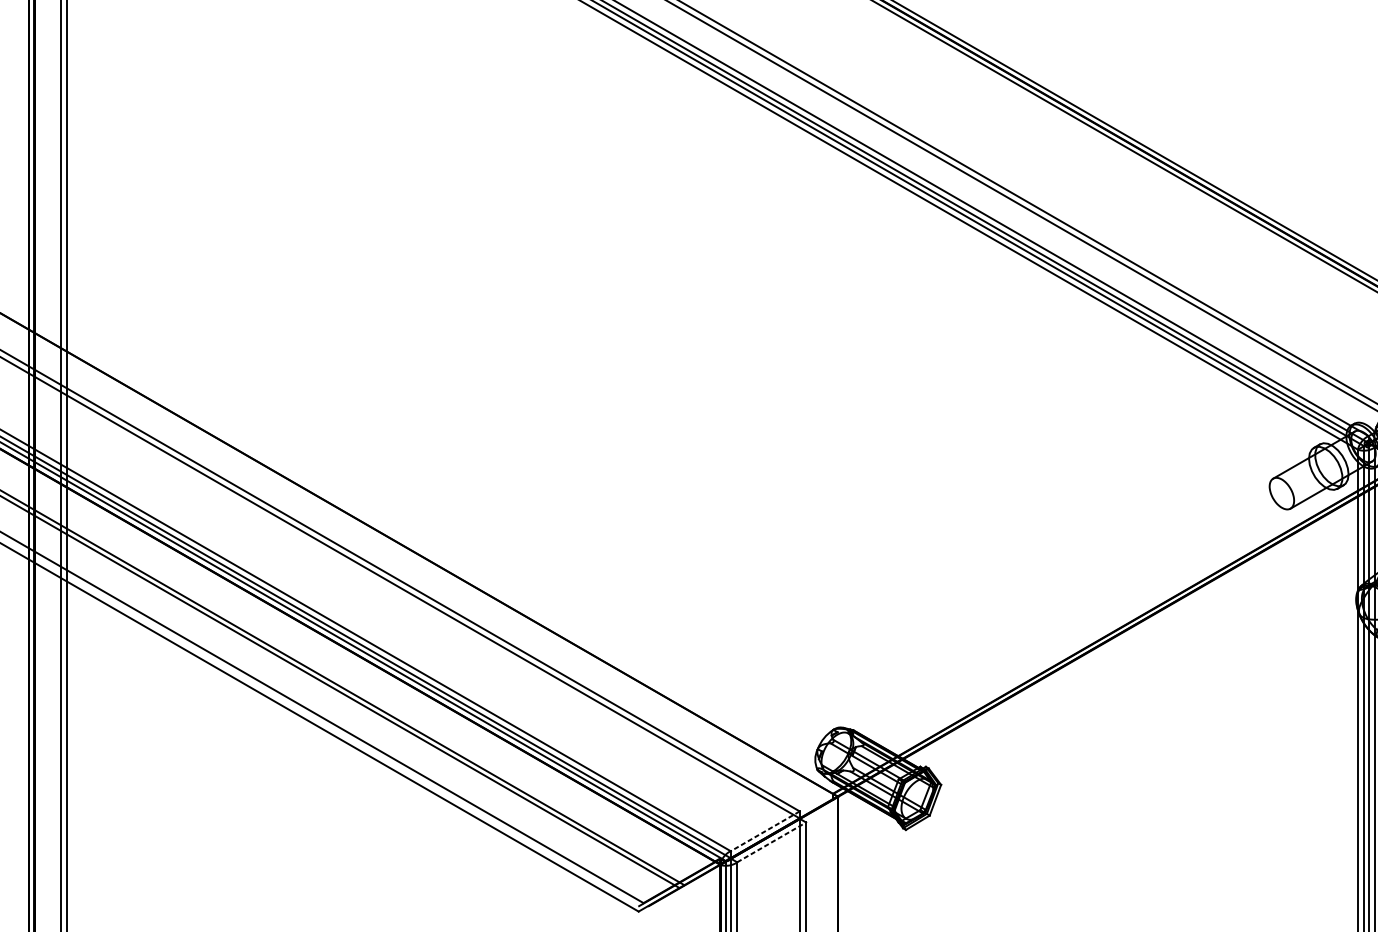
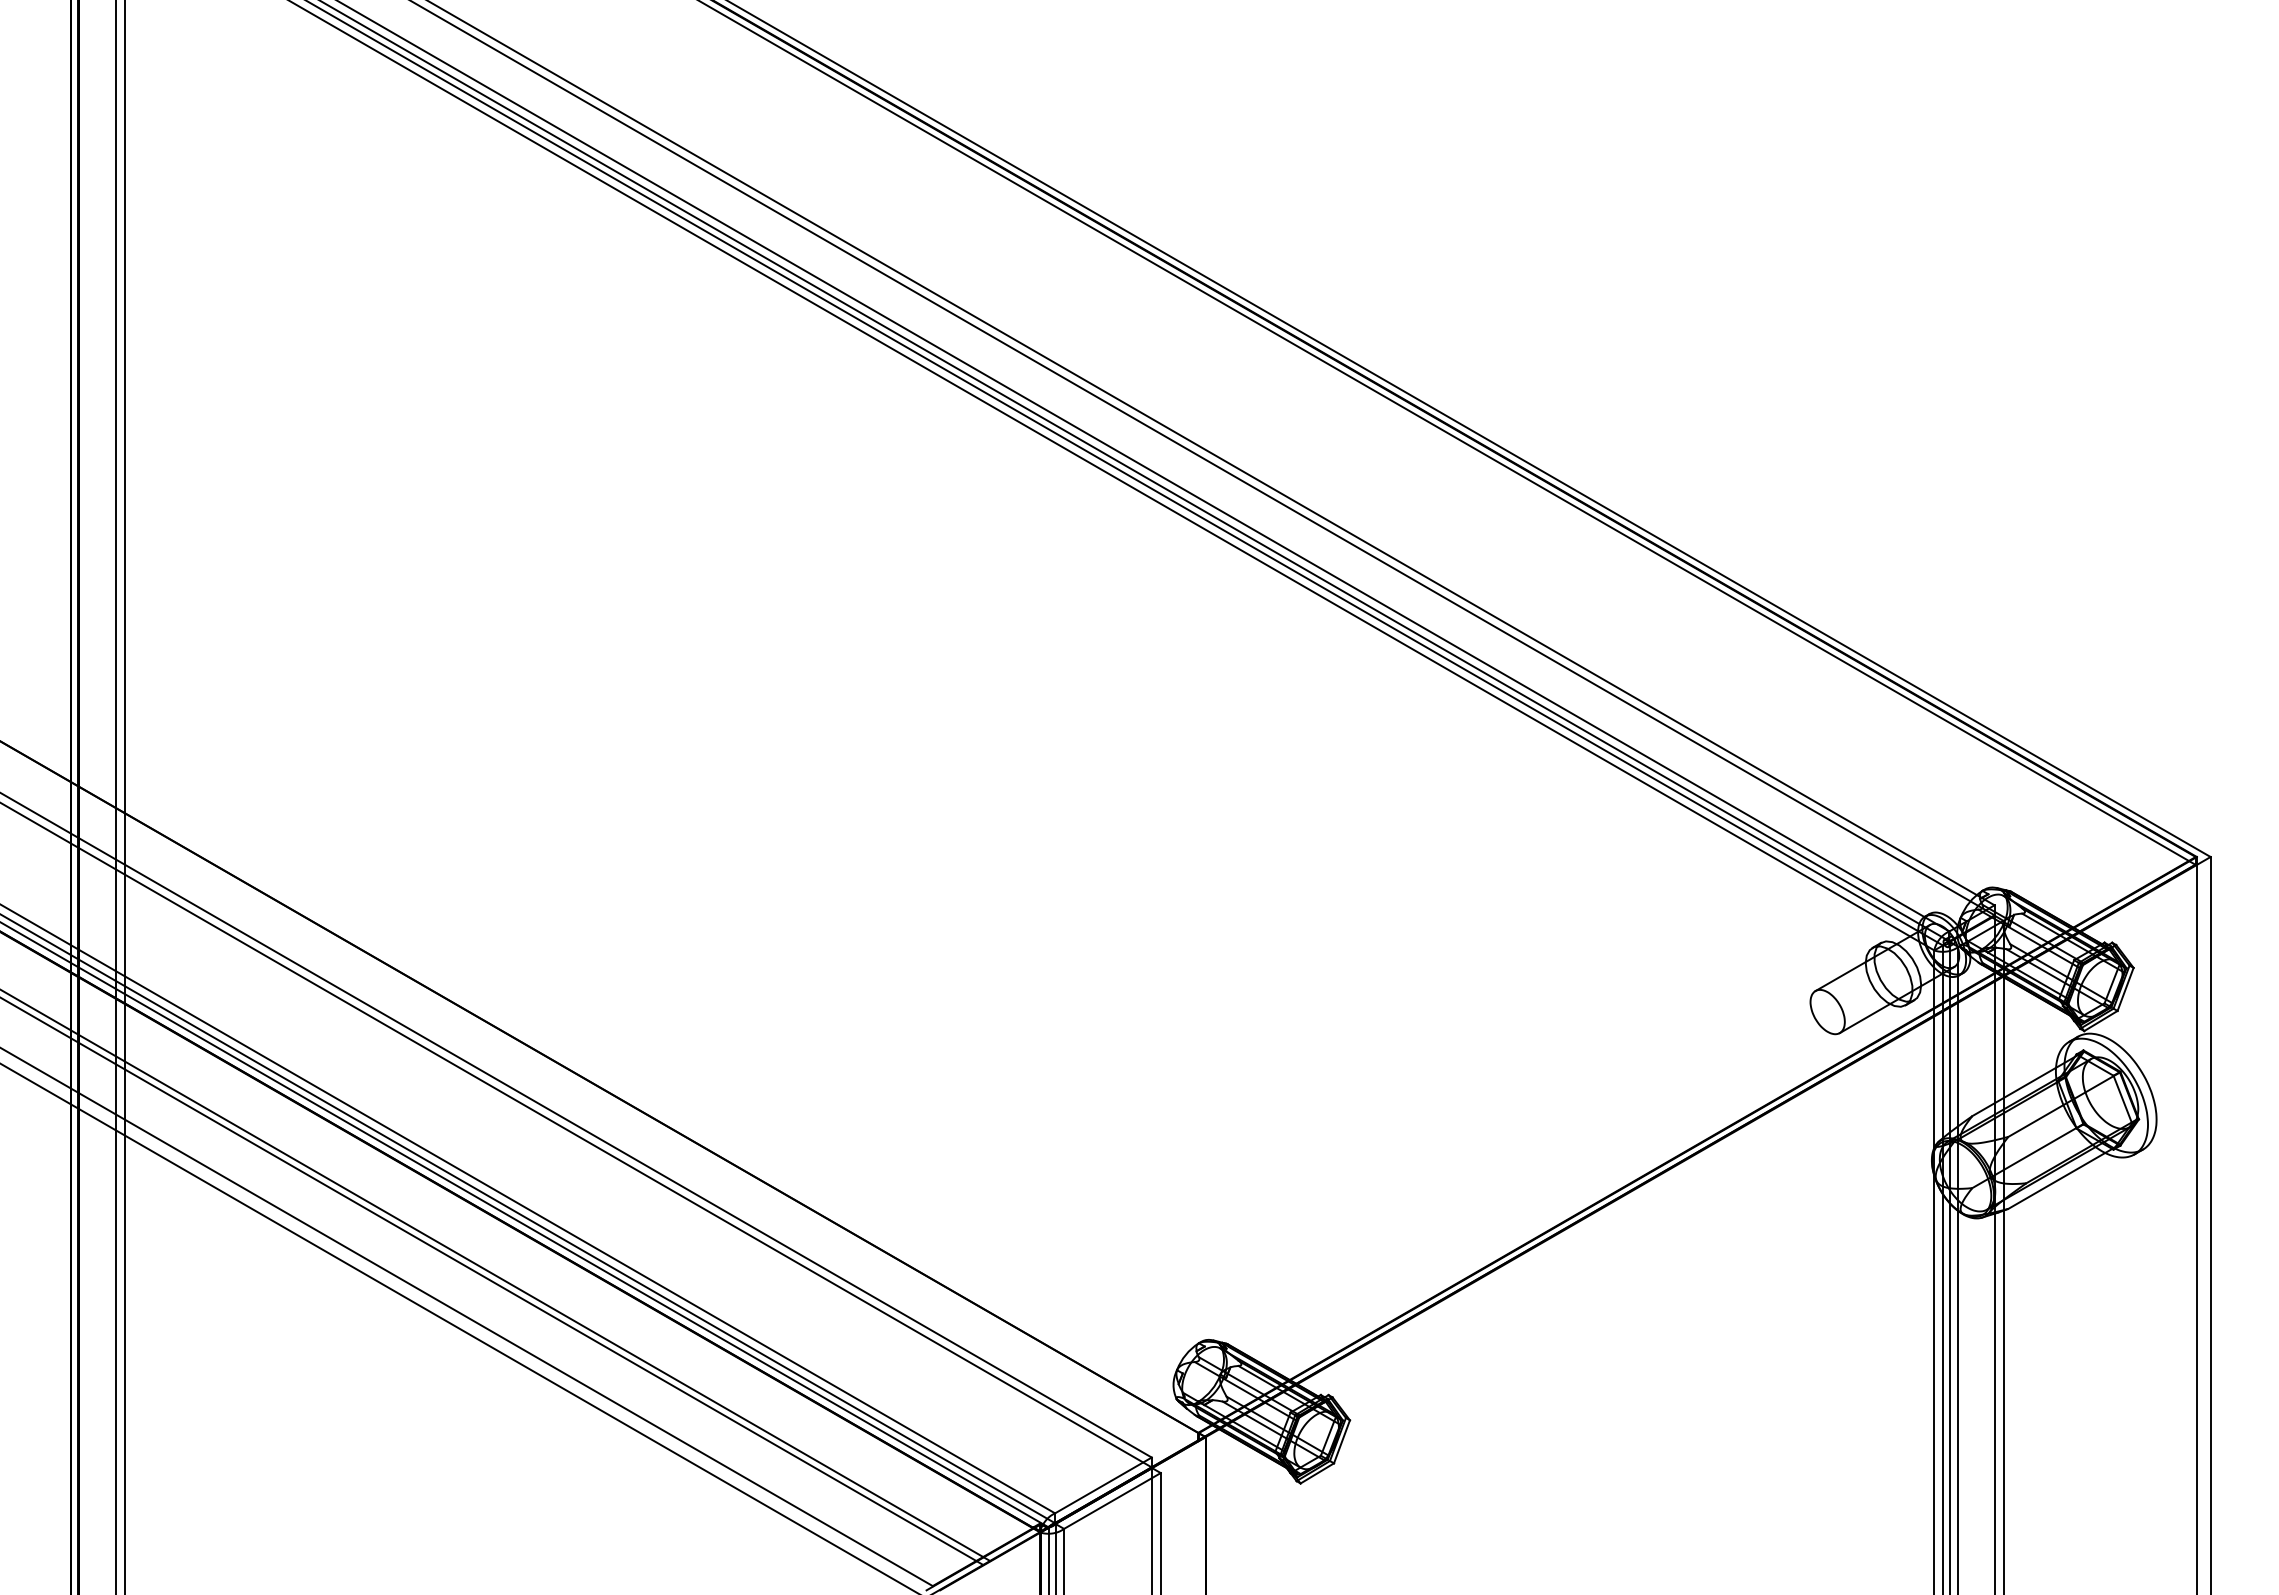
line: (765, 831) -> (1103, 1485), dashed -> solid
line: (771, 842) -> (1112, 1500), dashed -> solid

